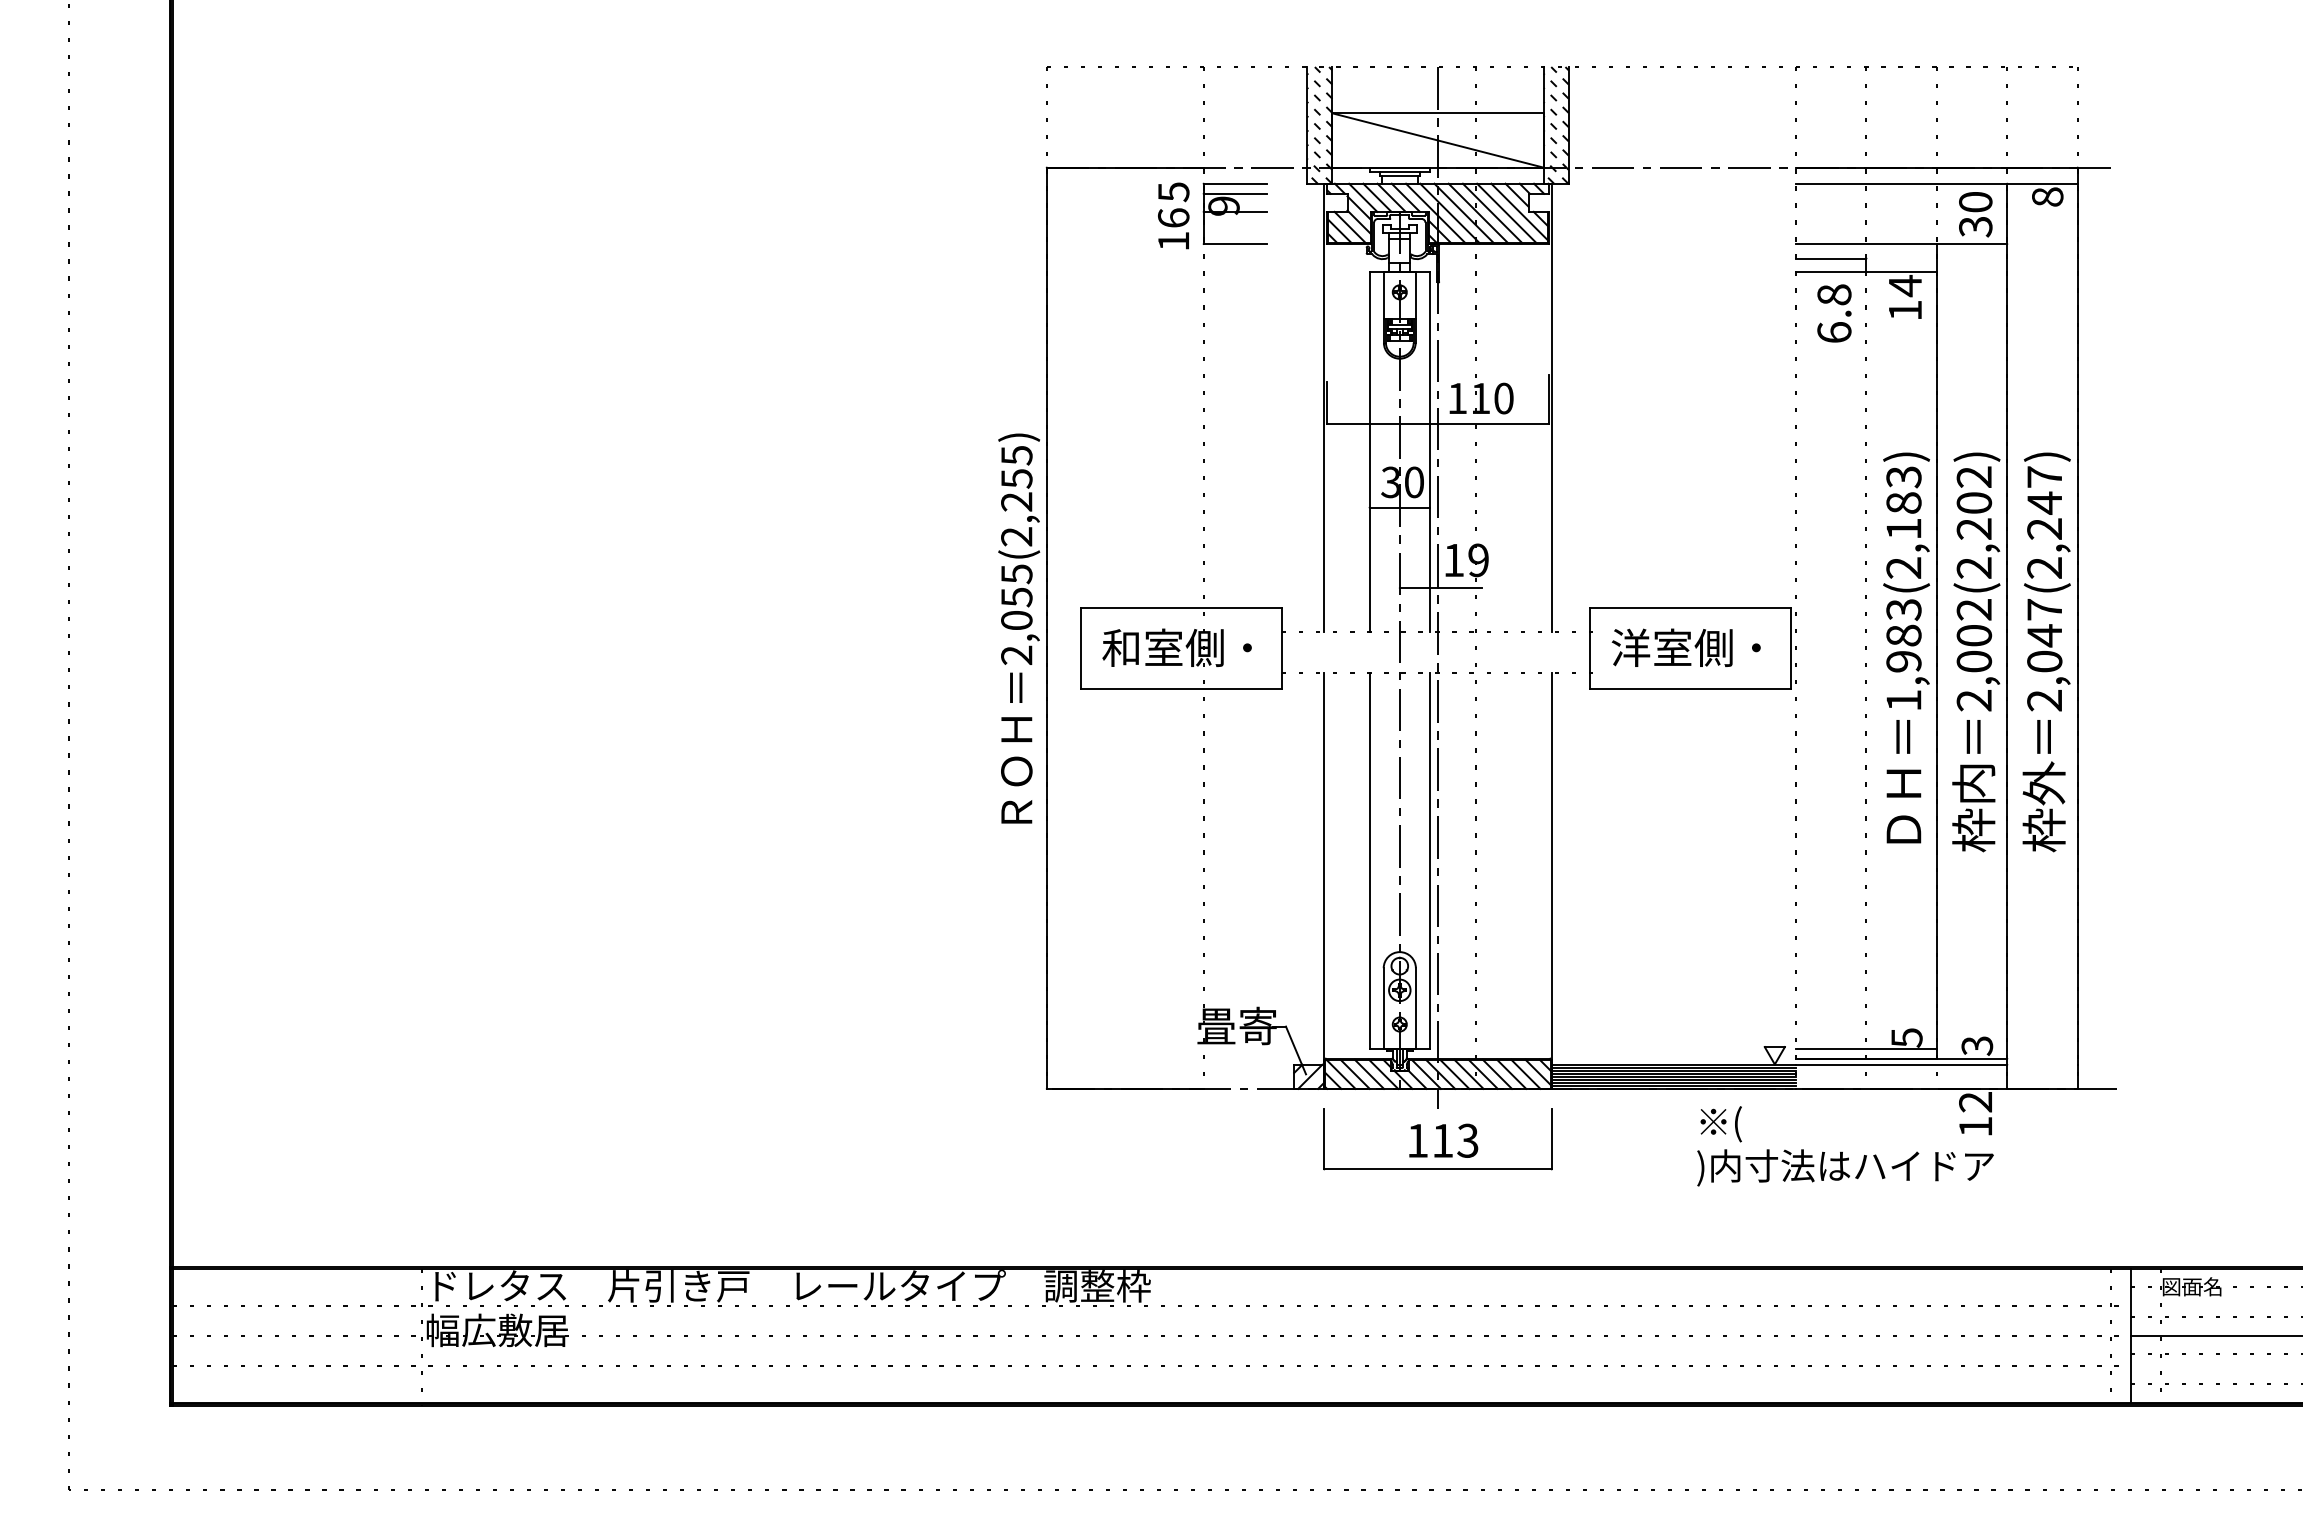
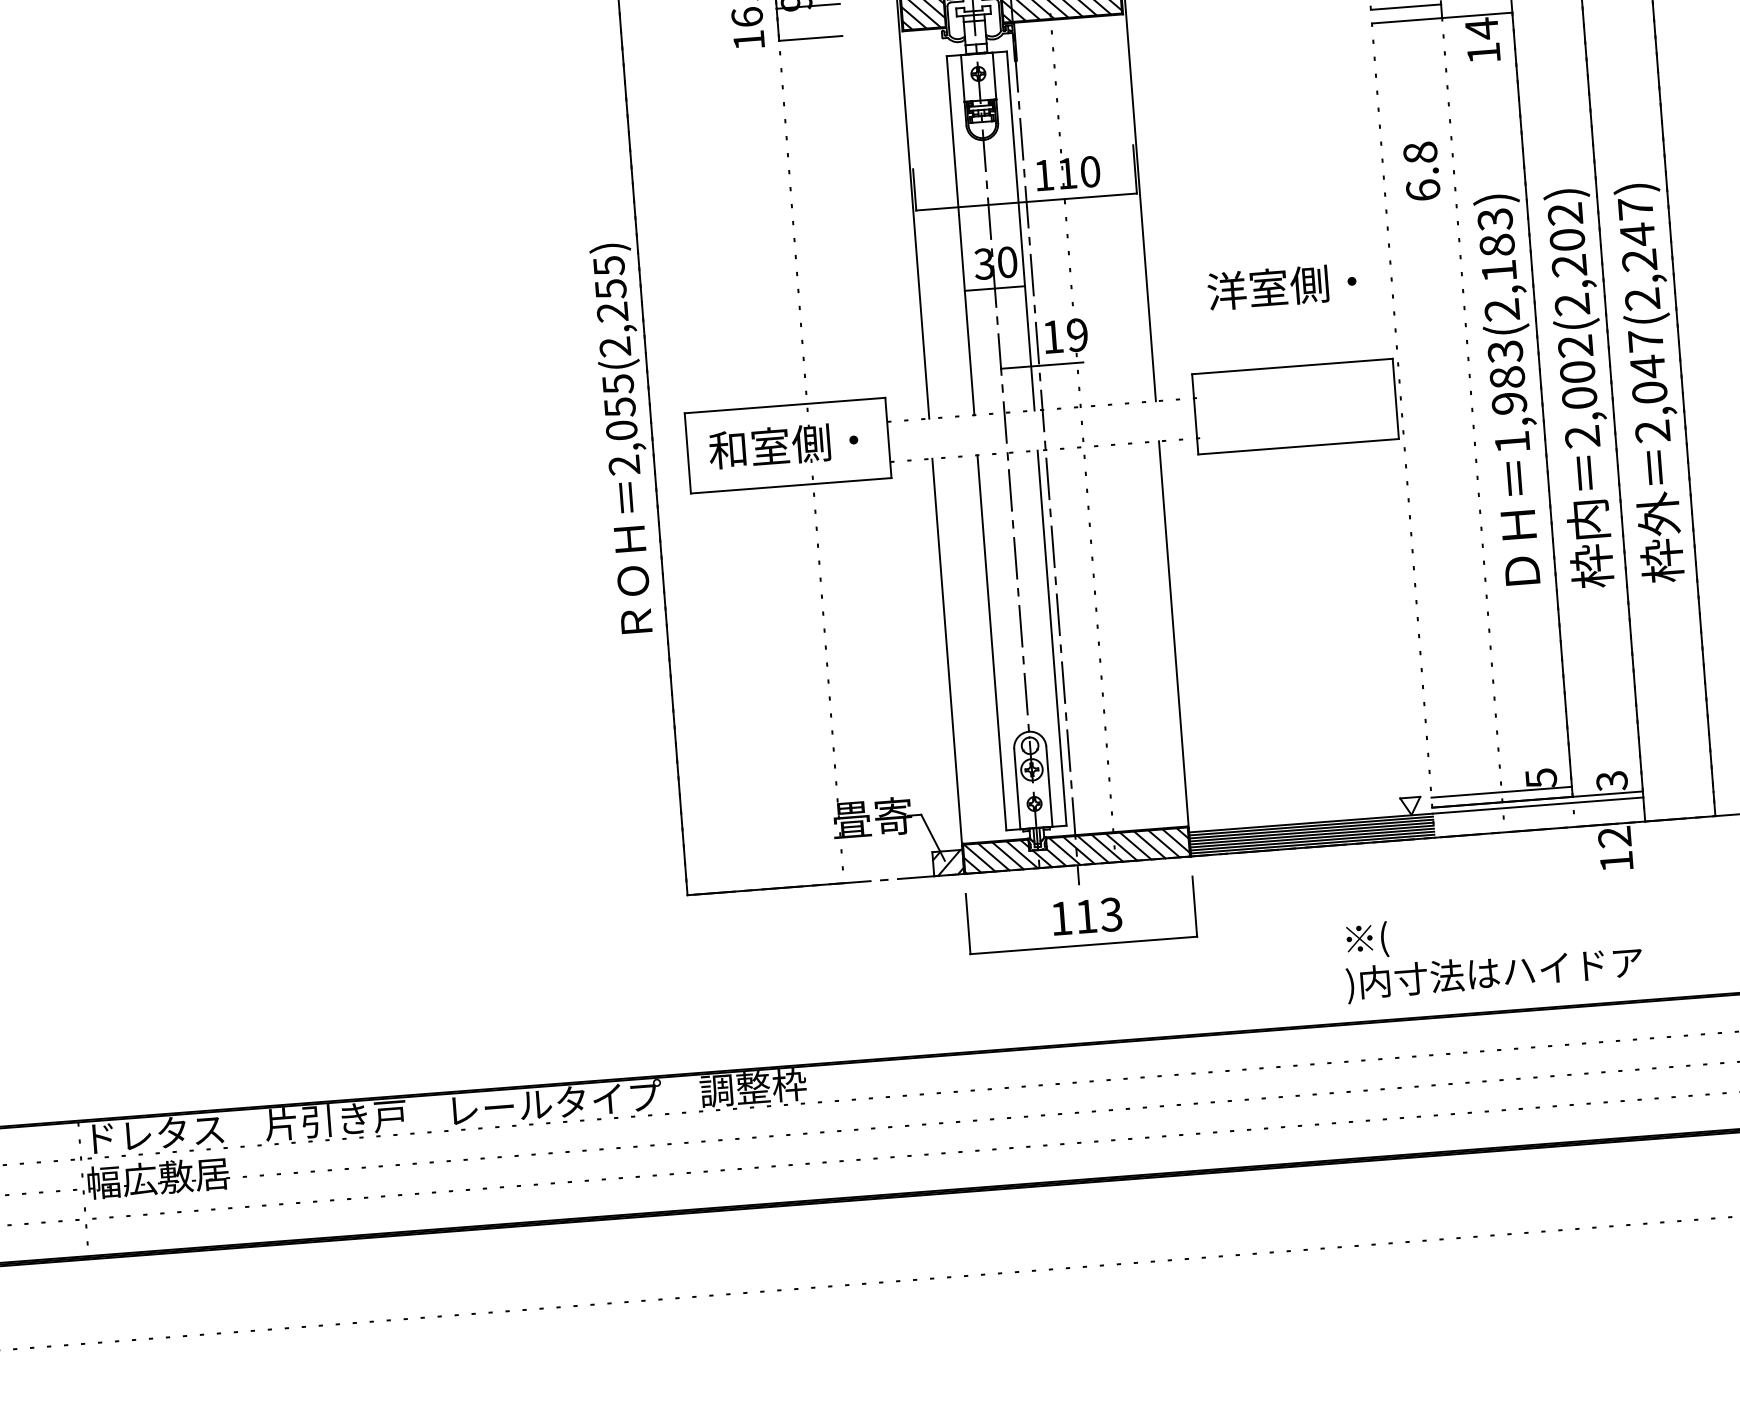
text: (1834, 313) -> (1421, 171), moved
text: (1685, 647) -> (1281, 286), moved
text: (1845, 1146) -> (1493, 953), moved

